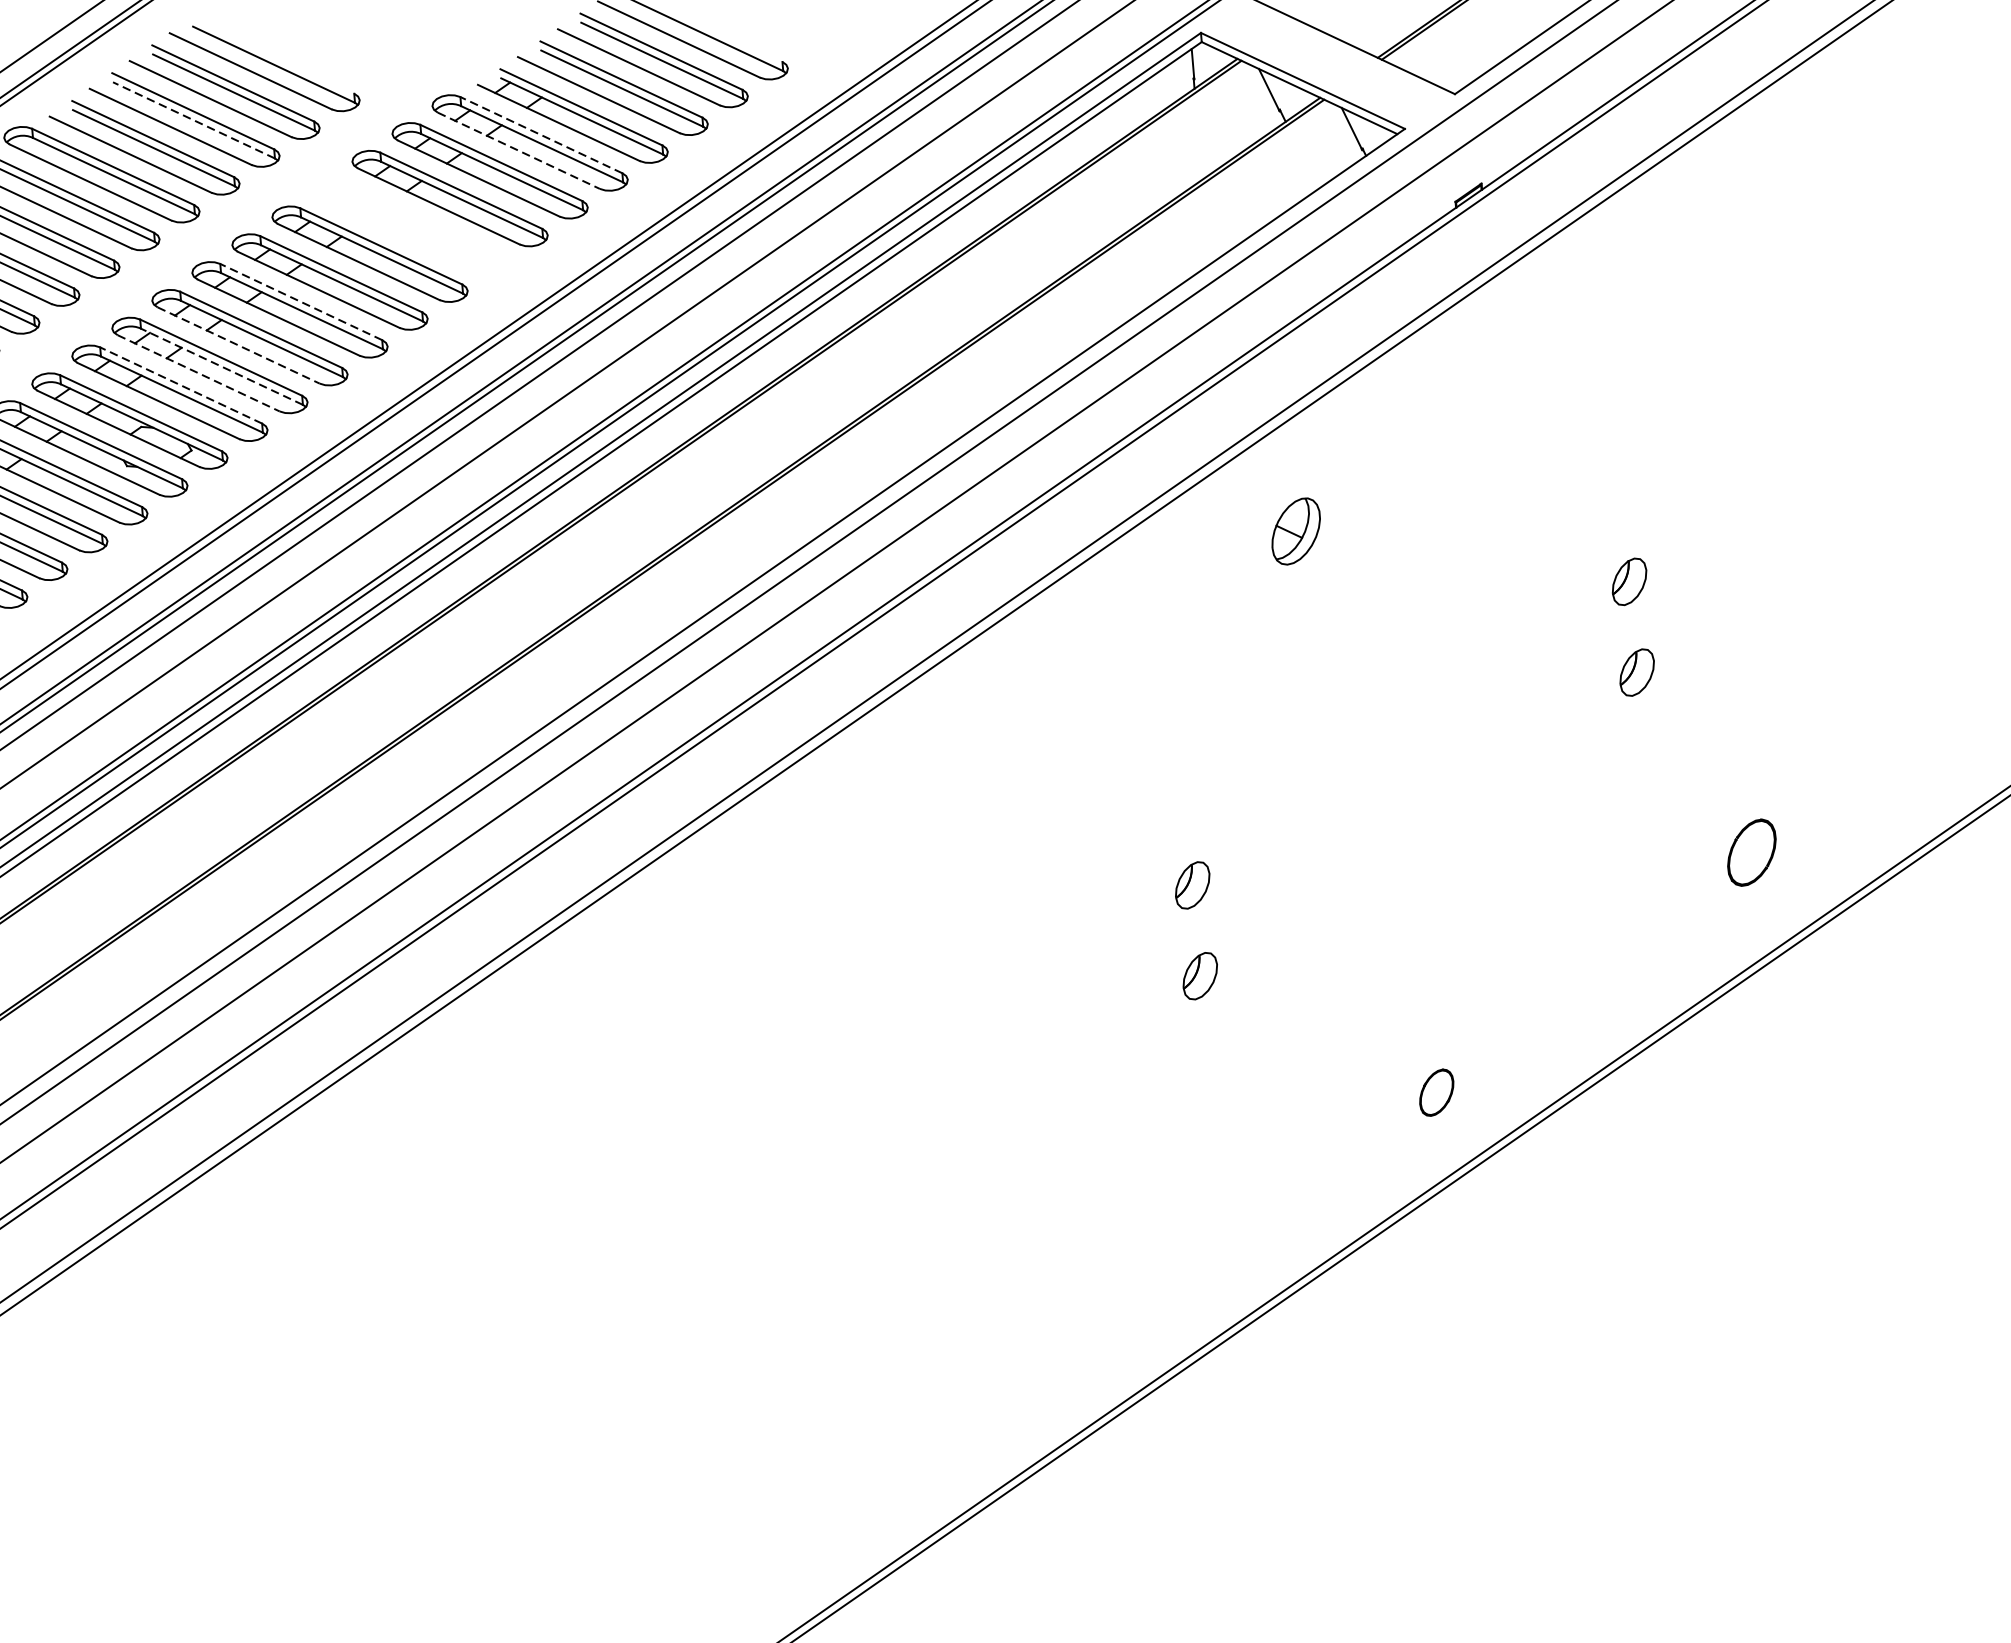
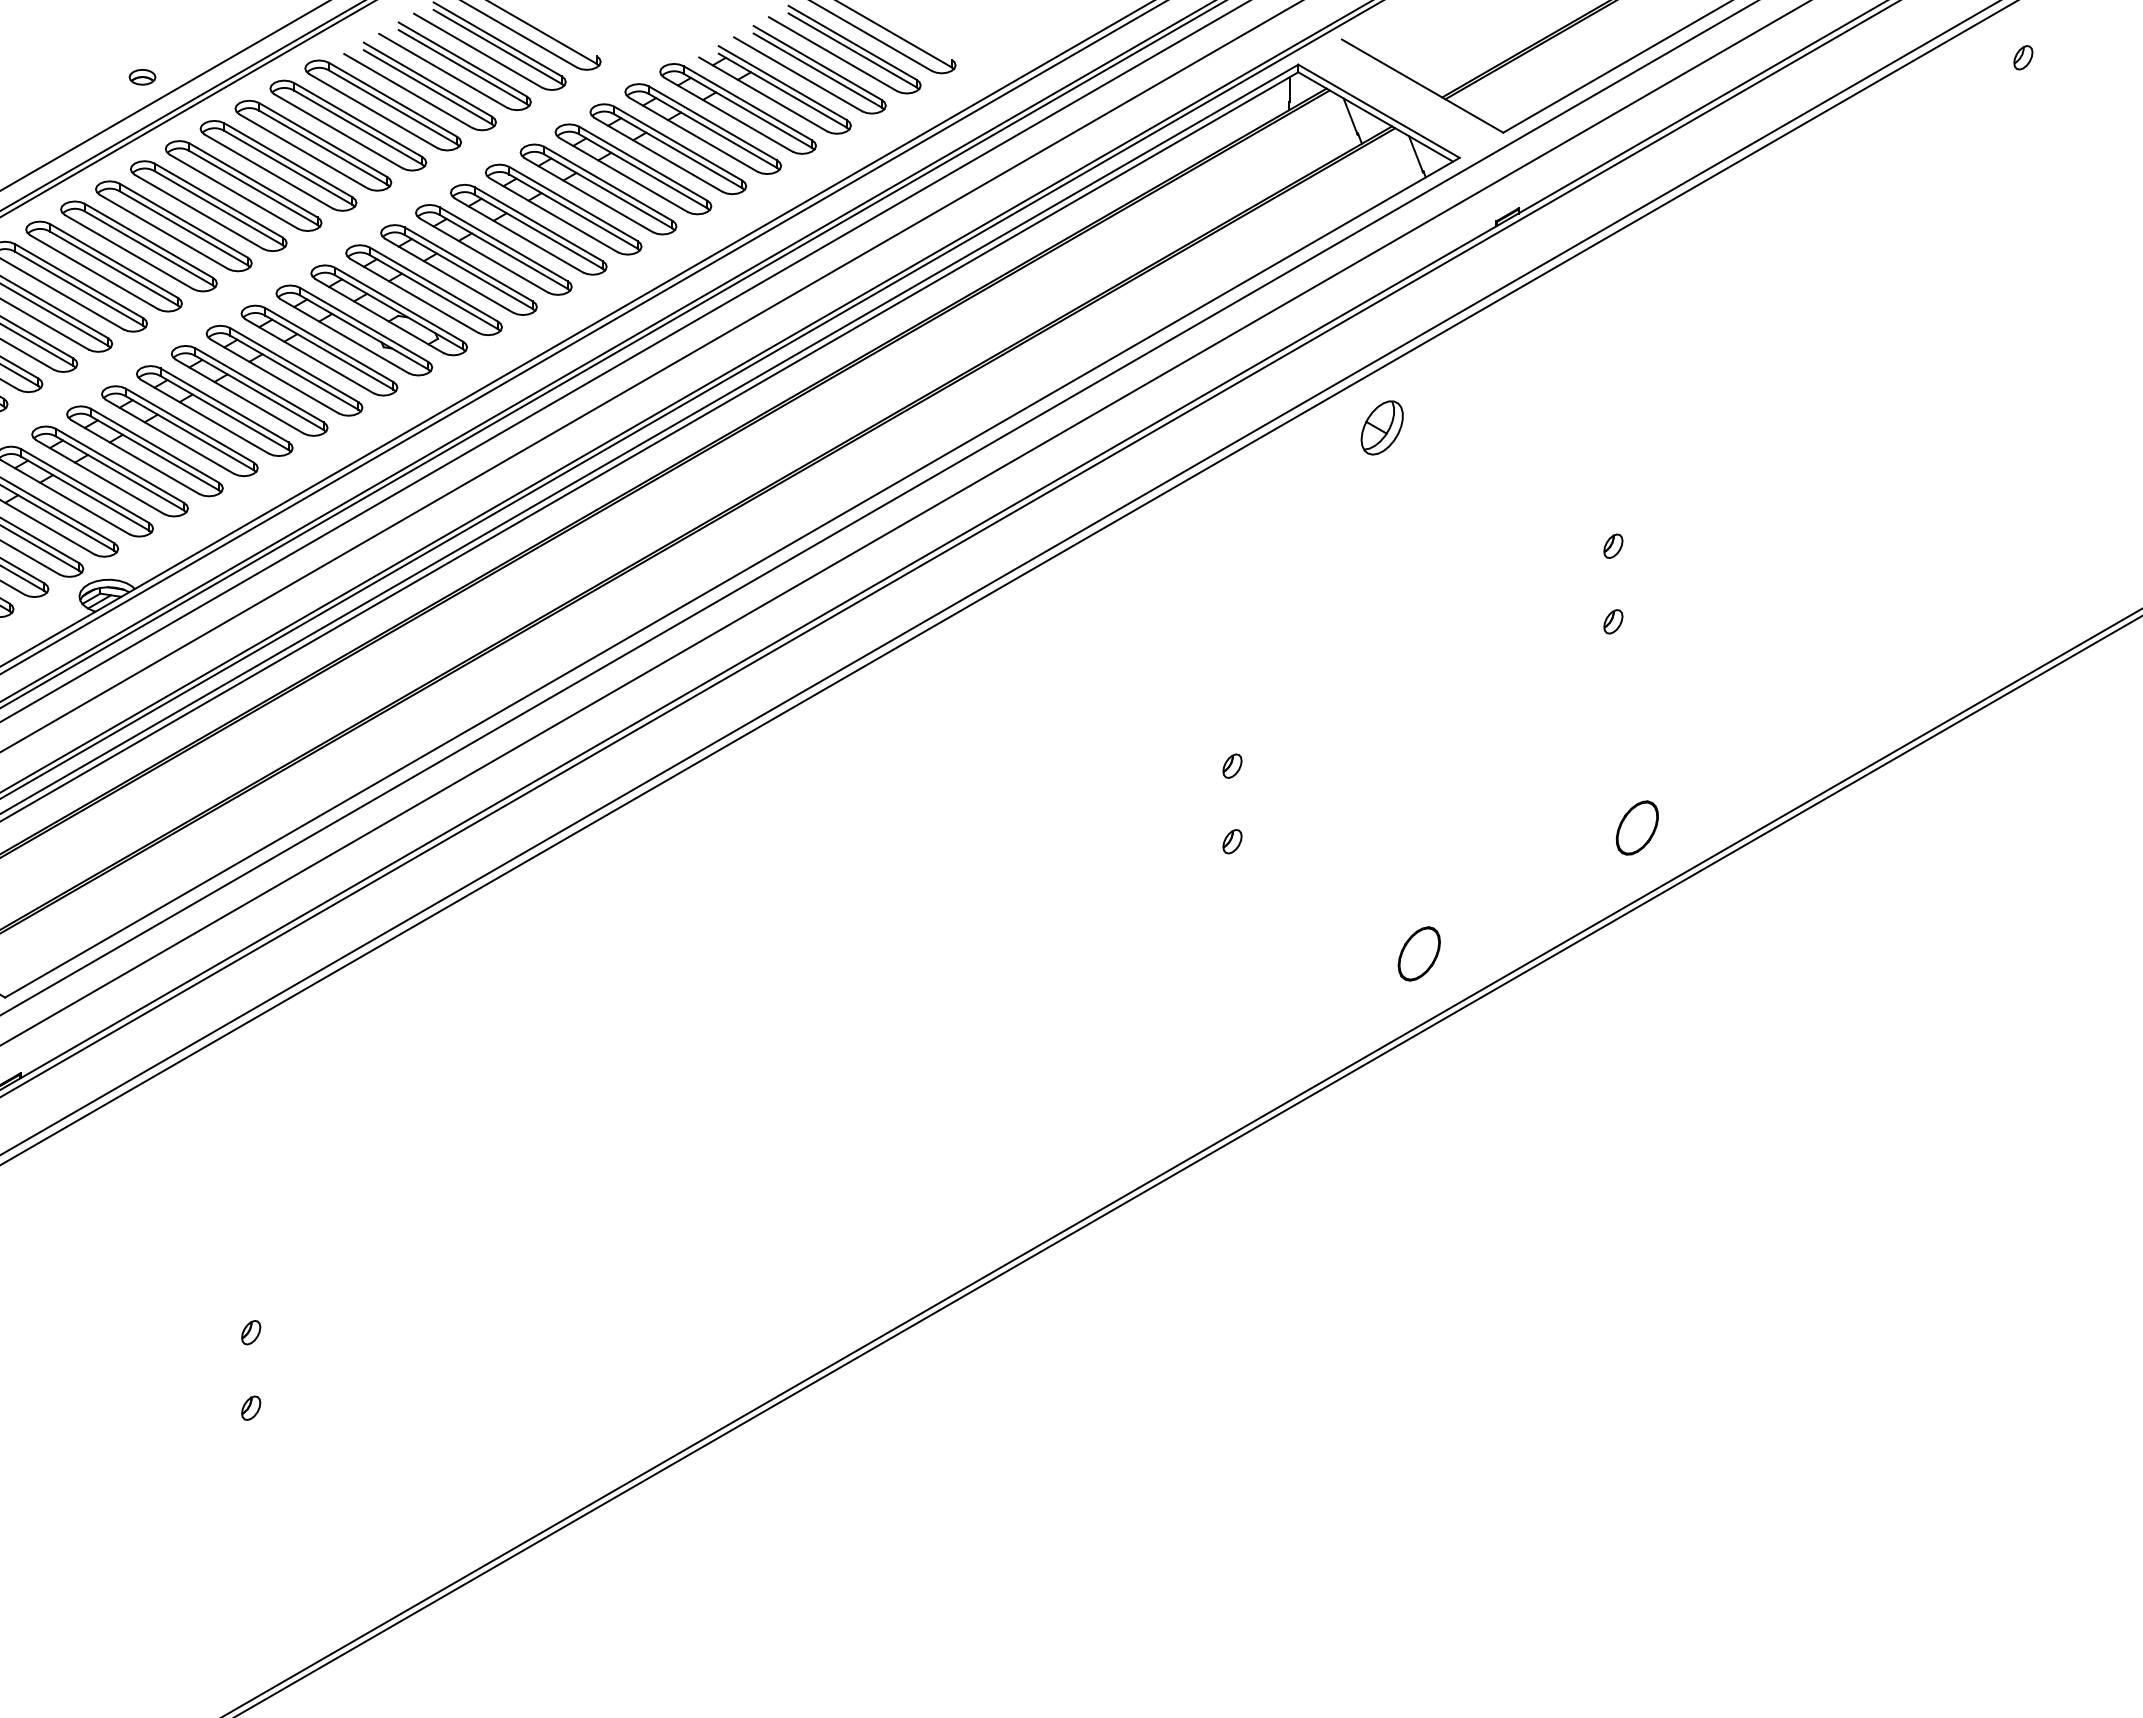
line: (193, 120) -> (462, 67), dashed -> solid
line: (540, 135) -> (747, 103), dashed -> solid
line: (519, 150) -> (728, 114), dashed -> solid
part: (410, 226) -> (633, 169), added
line: (301, 302) -> (538, 224), dashed -> solid
line: (239, 345) -> (484, 255), dashed -> solid
line: (221, 366) -> (468, 271), dashed -> solid
line: (199, 372) -> (449, 275), dashed -> solid
line: (180, 385) -> (433, 284), dashed -> solid
part: (1295, 531) -> (1381, 427), moved
part: (1629, 580) -> (1613, 545), size x0.62
part: (1637, 672) -> (1613, 621), size x0.62
part: (1750, 852) -> (1636, 827), moved
part: (1192, 884) -> (1232, 765), size x0.62
part: (1200, 976) -> (1232, 841), size x0.62
part: (1435, 1092) -> (1418, 953), size x1.43

